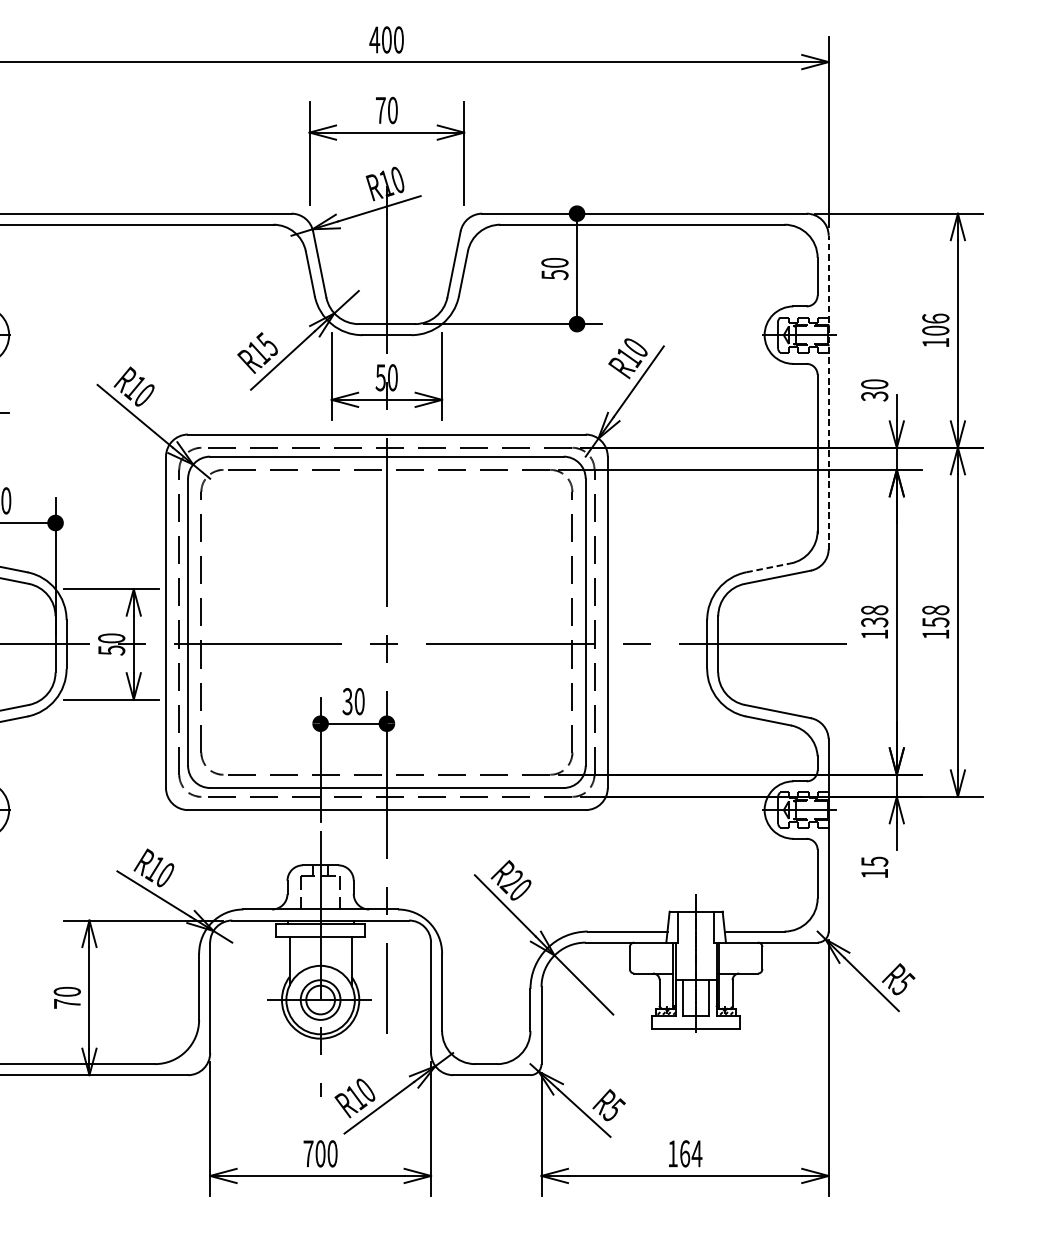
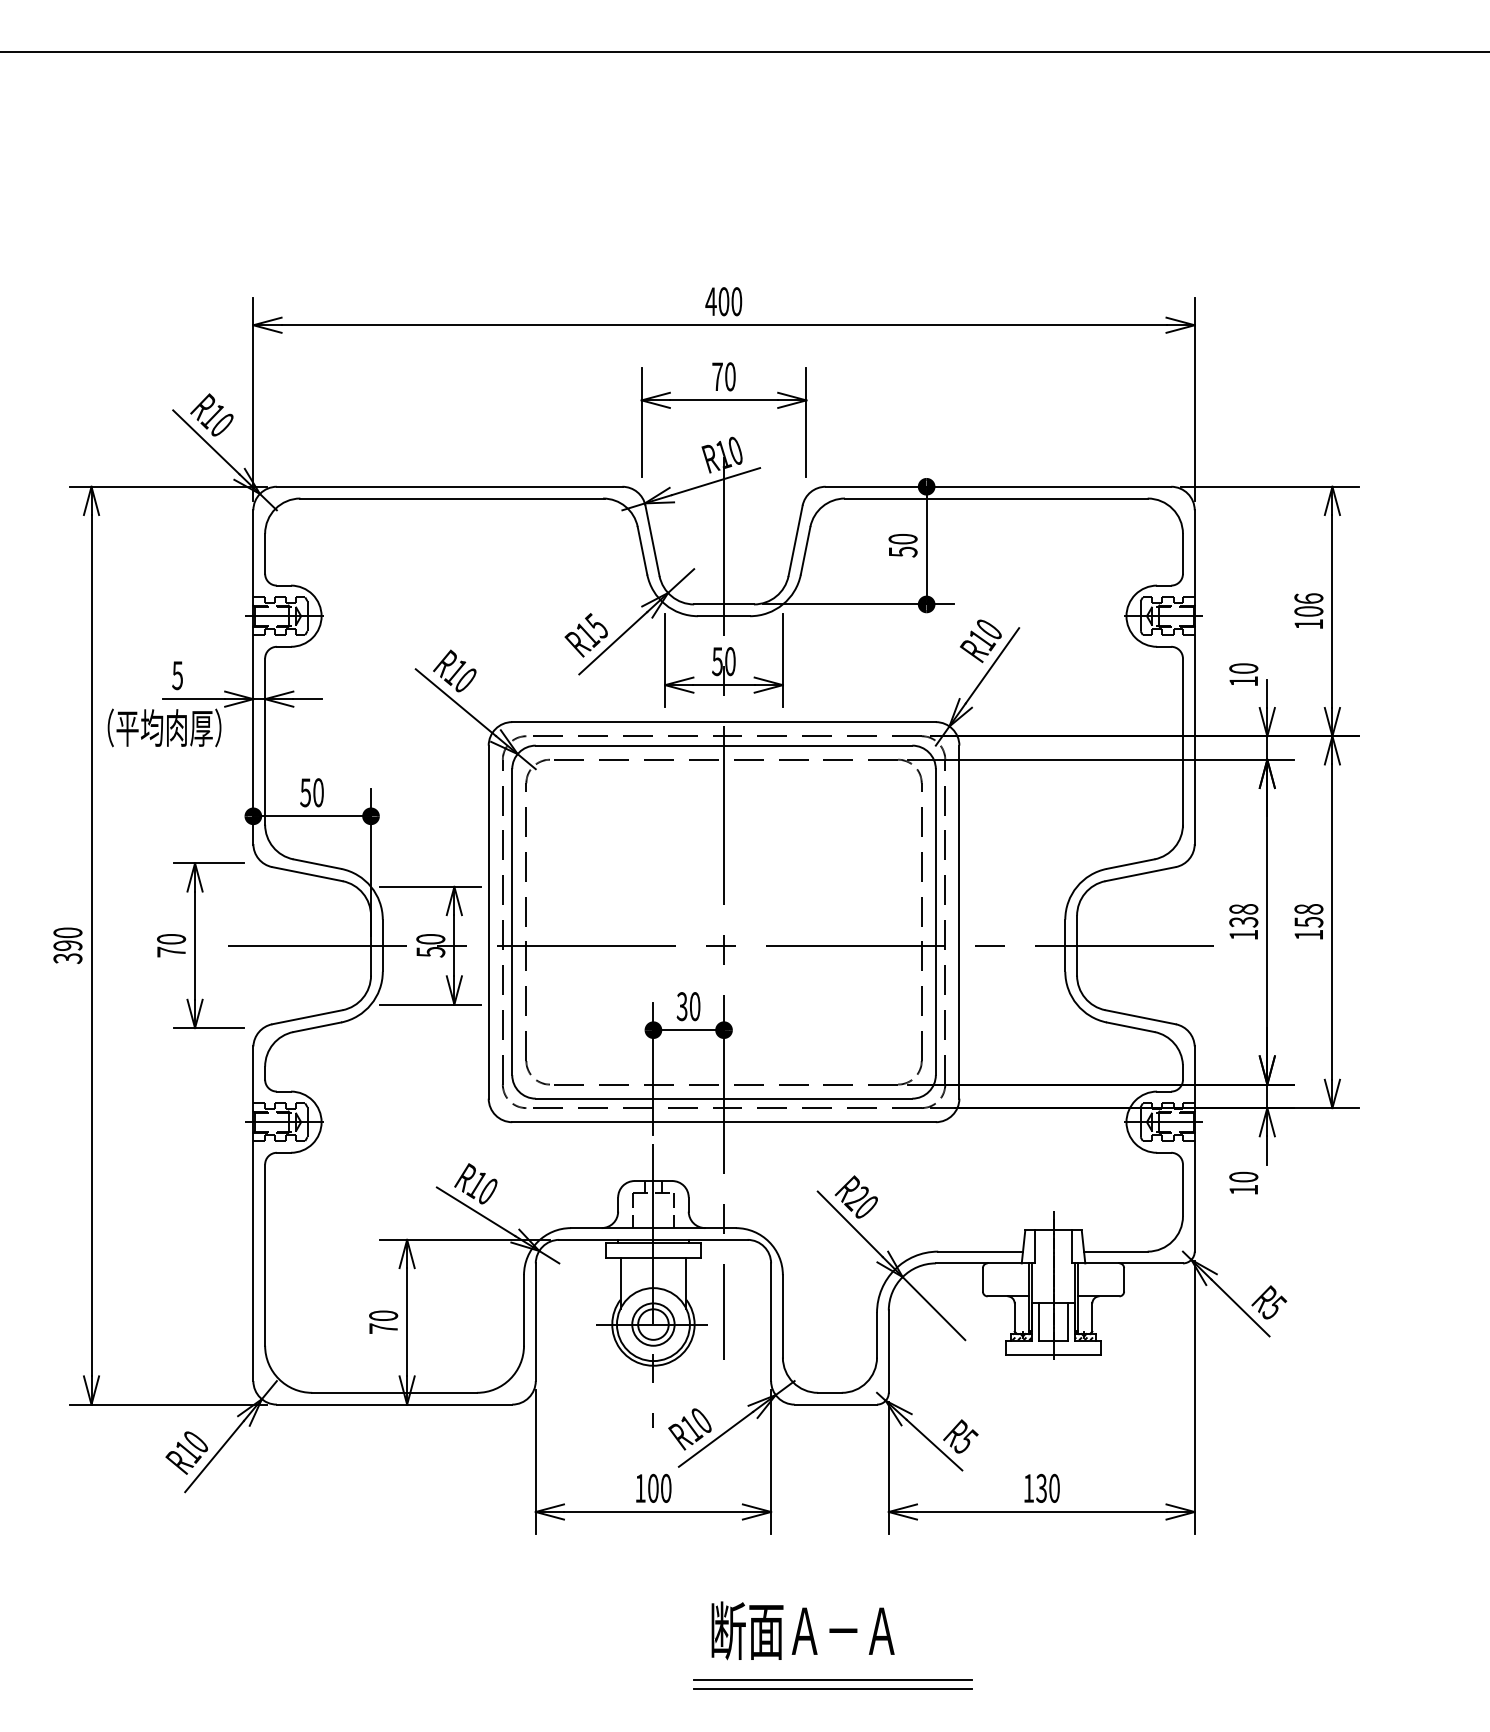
line: (828, 392) -> (1194, 677), dashed -> solid
text: (874, 396) -> (1243, 681), 30 -> 10
line: (769, 568) -> (1131, 864), dashed -> solid
text: (874, 861) -> (1243, 1176), 15 -> 10
text: (691, 1152) -> (1048, 1487), 164 -> 130
text: (308, 1153) -> (640, 1488), 700 -> 100

